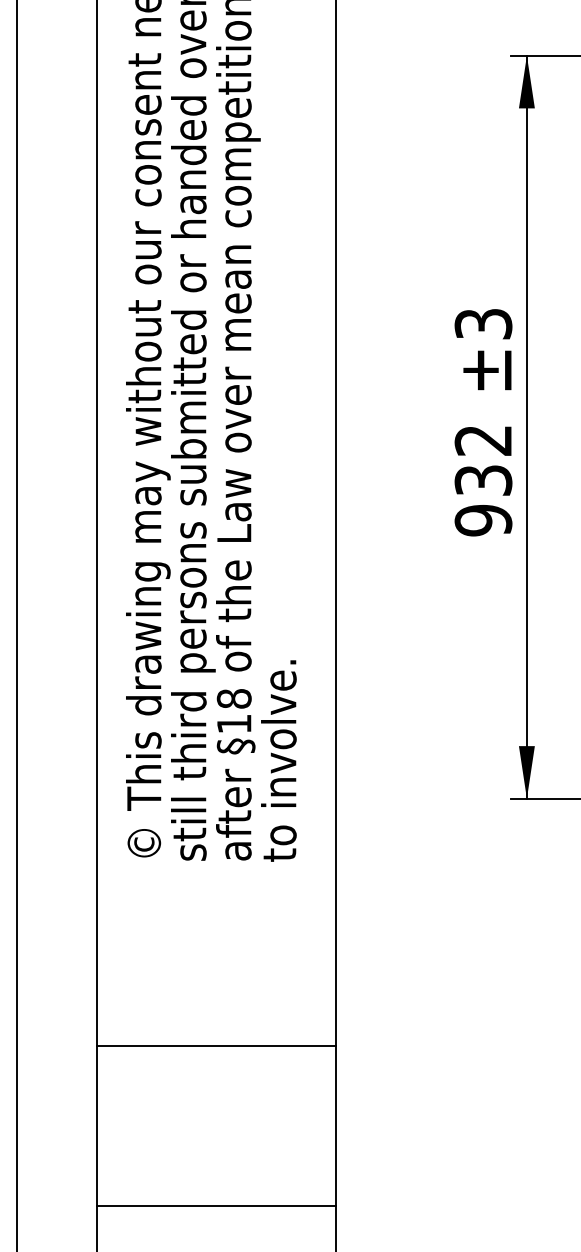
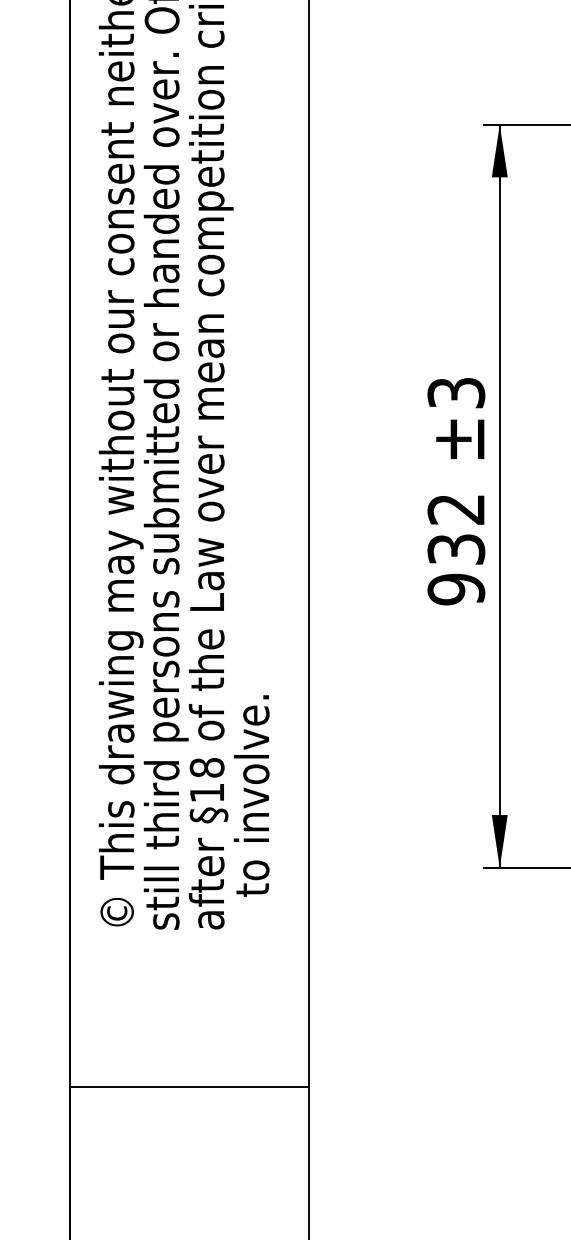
text: (278, 760) -> (251, 795), moved
line: (216, 1046) -> (189, 1087), moved

